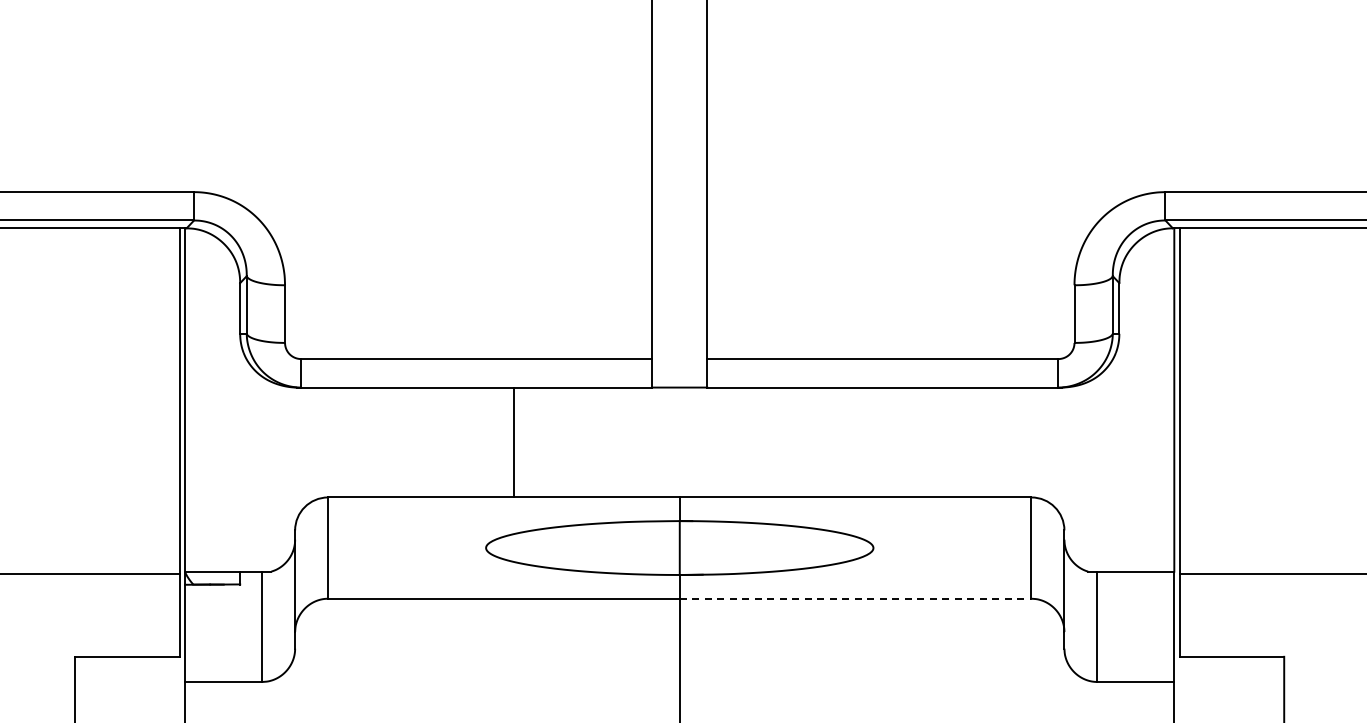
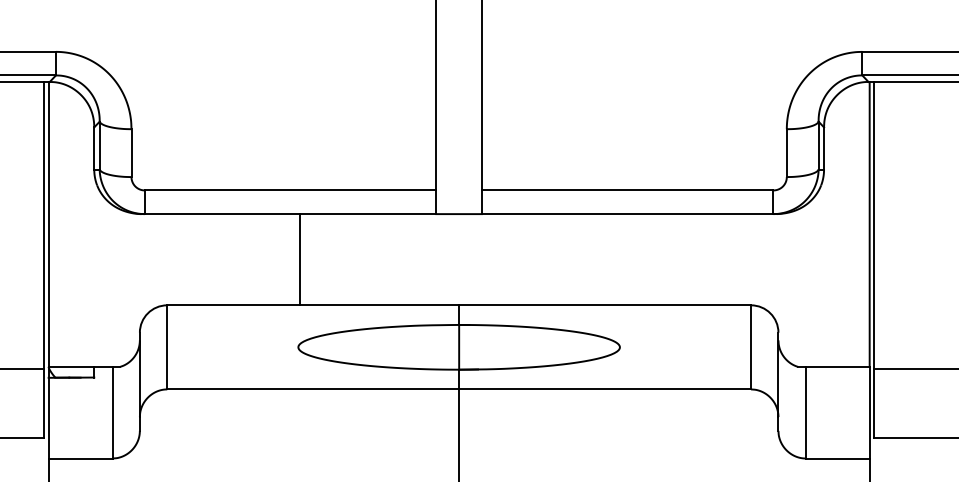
line: (514, 442) -> (299, 259), moved
line: (855, 598) -> (605, 389), dashed -> solid

